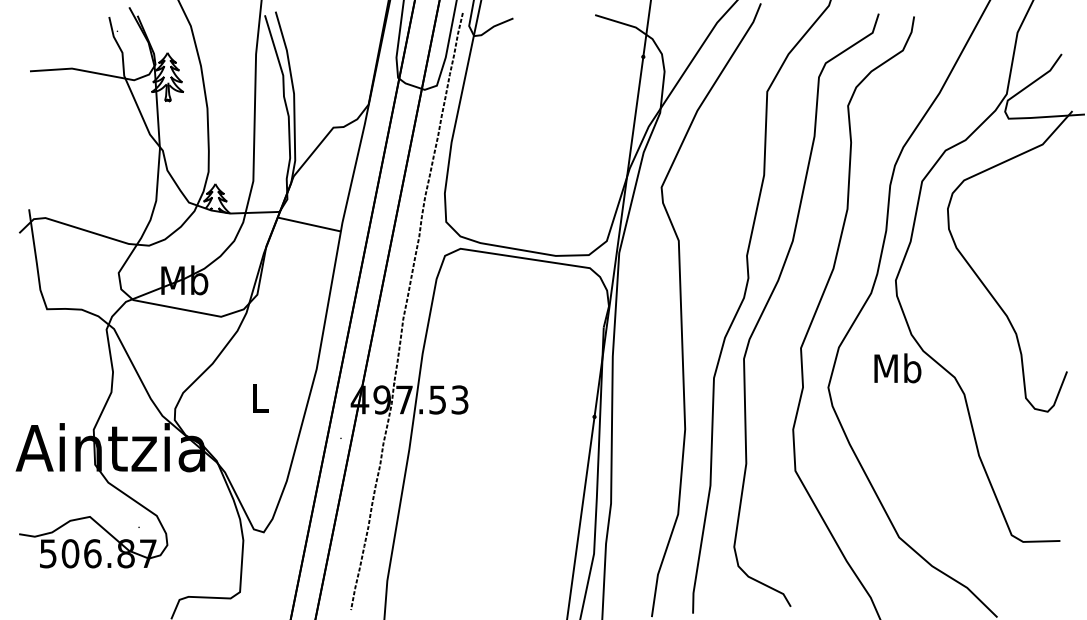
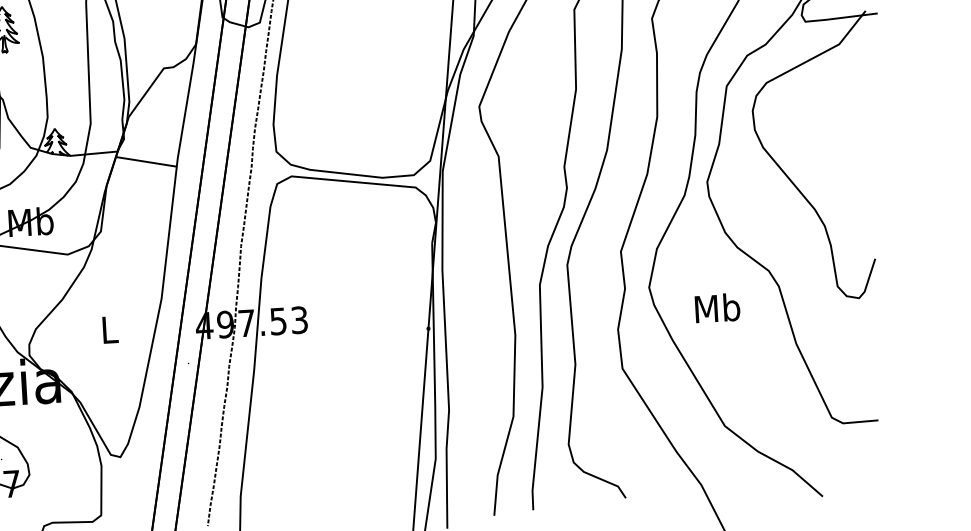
text: (897, 368) -> (717, 308), moved

